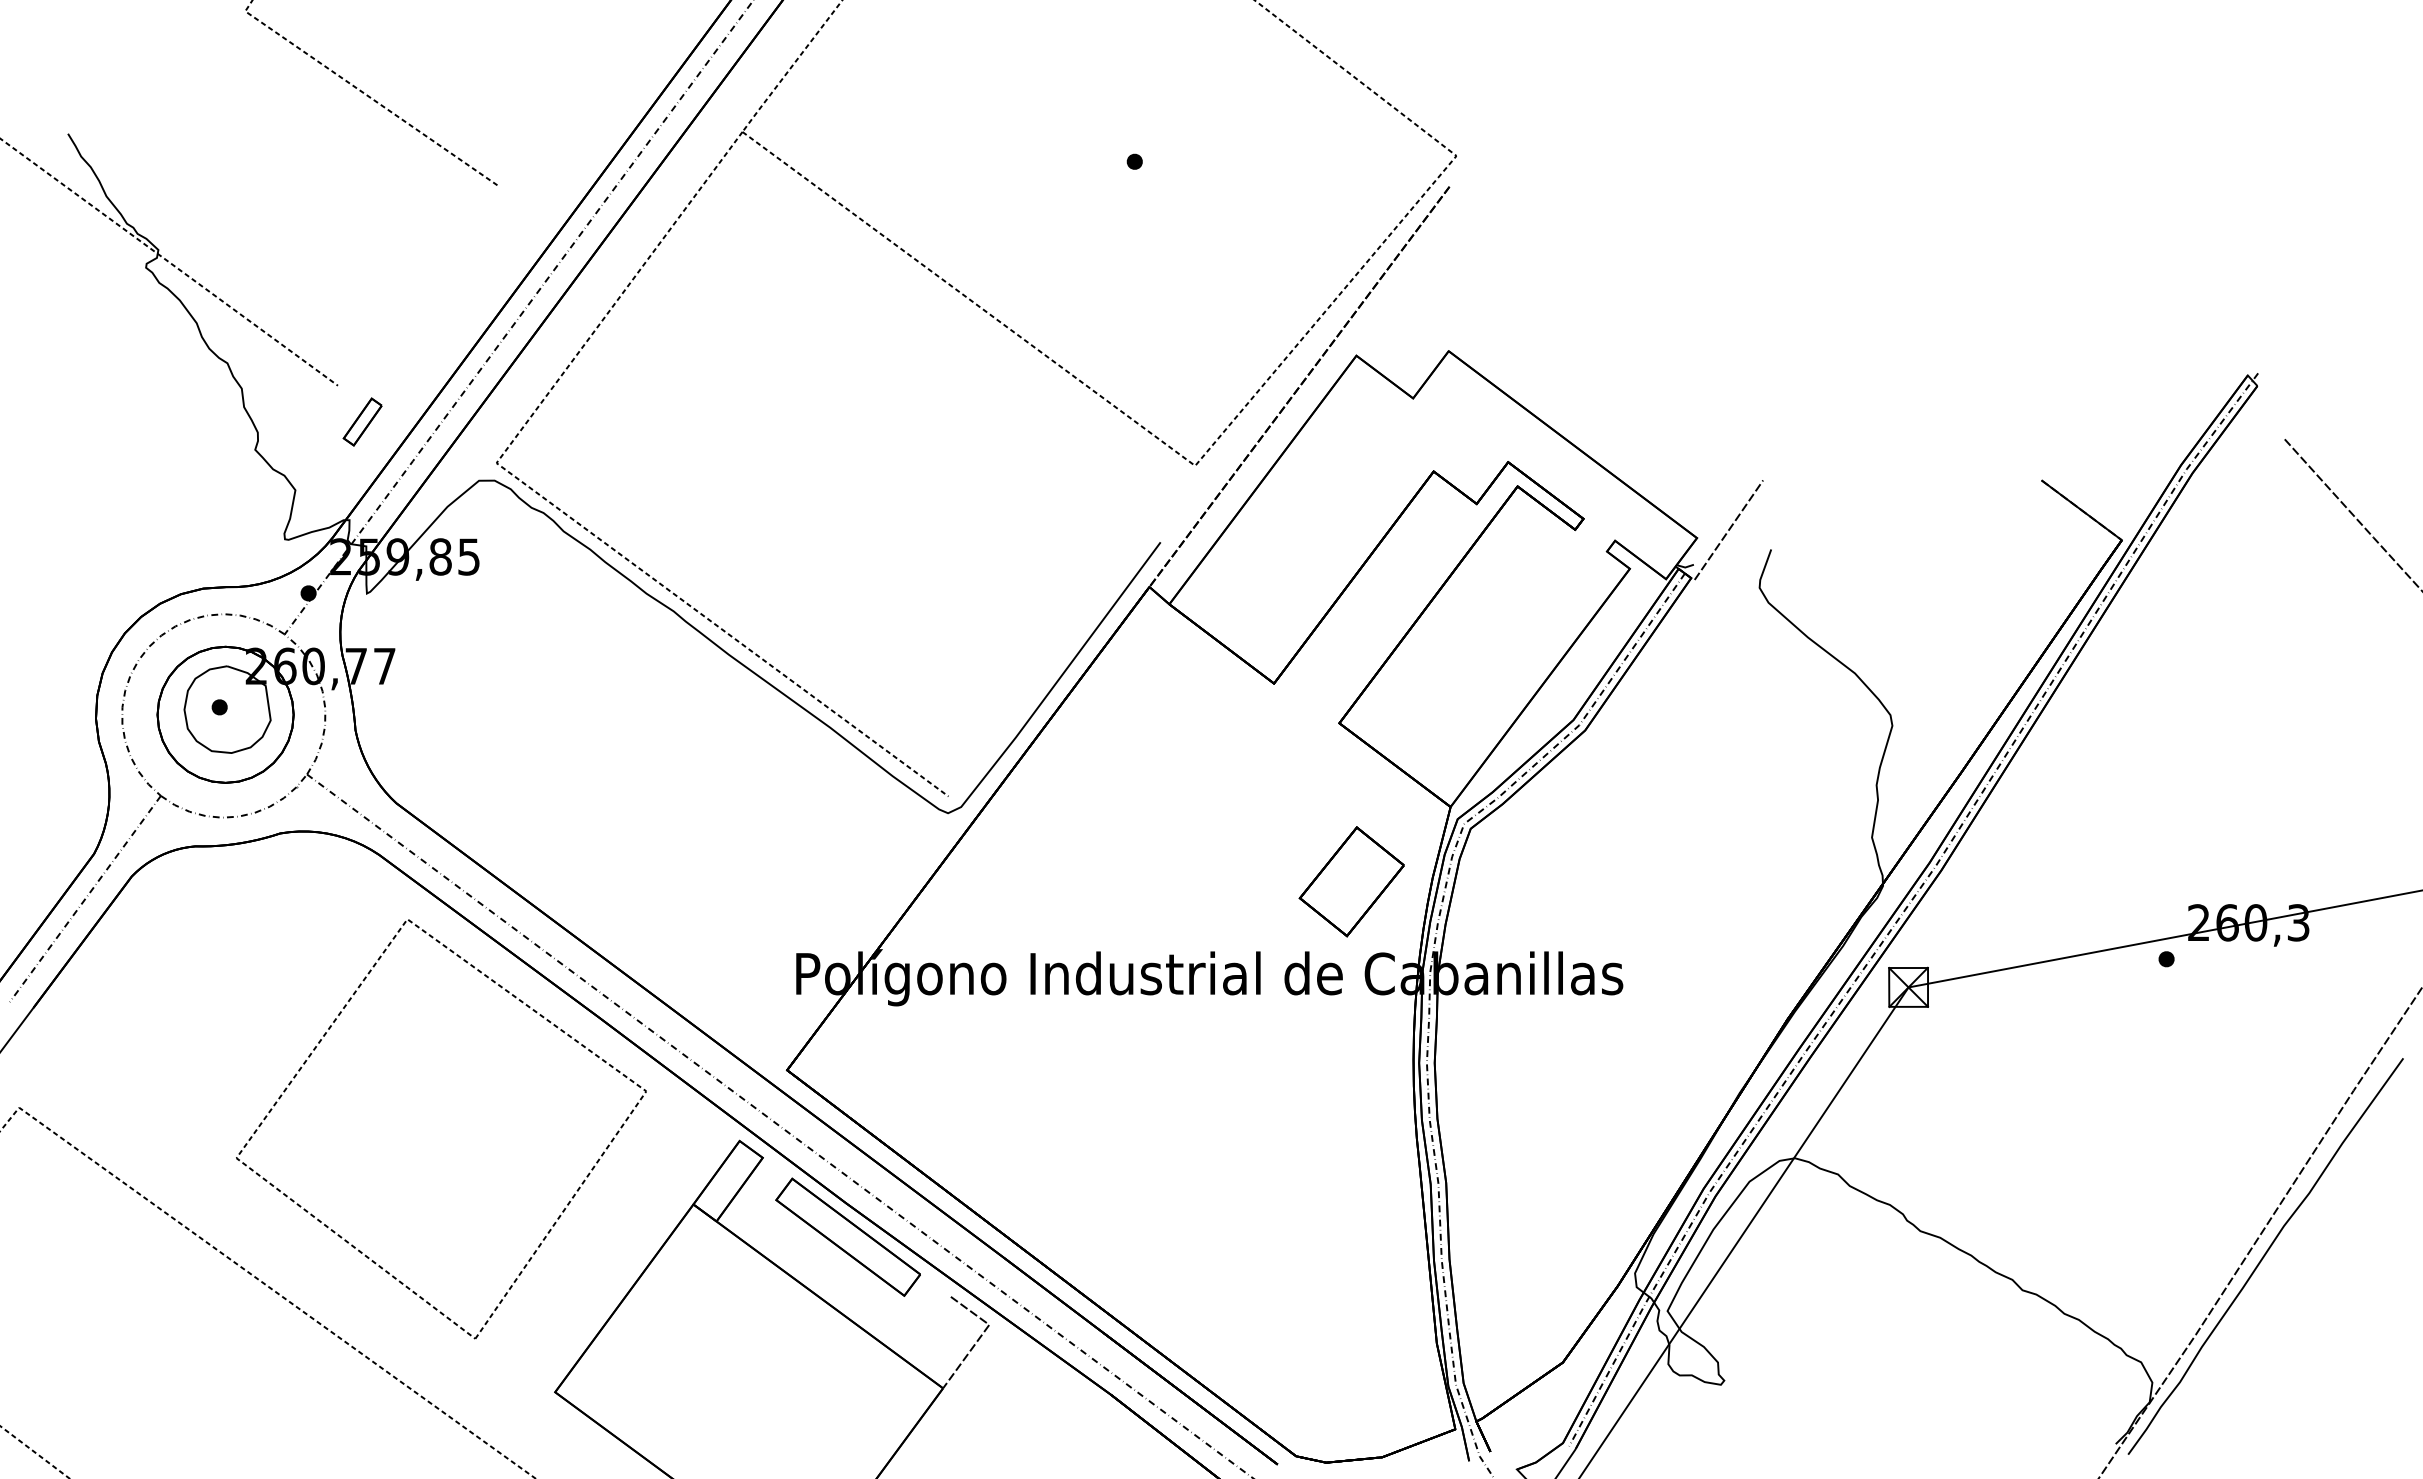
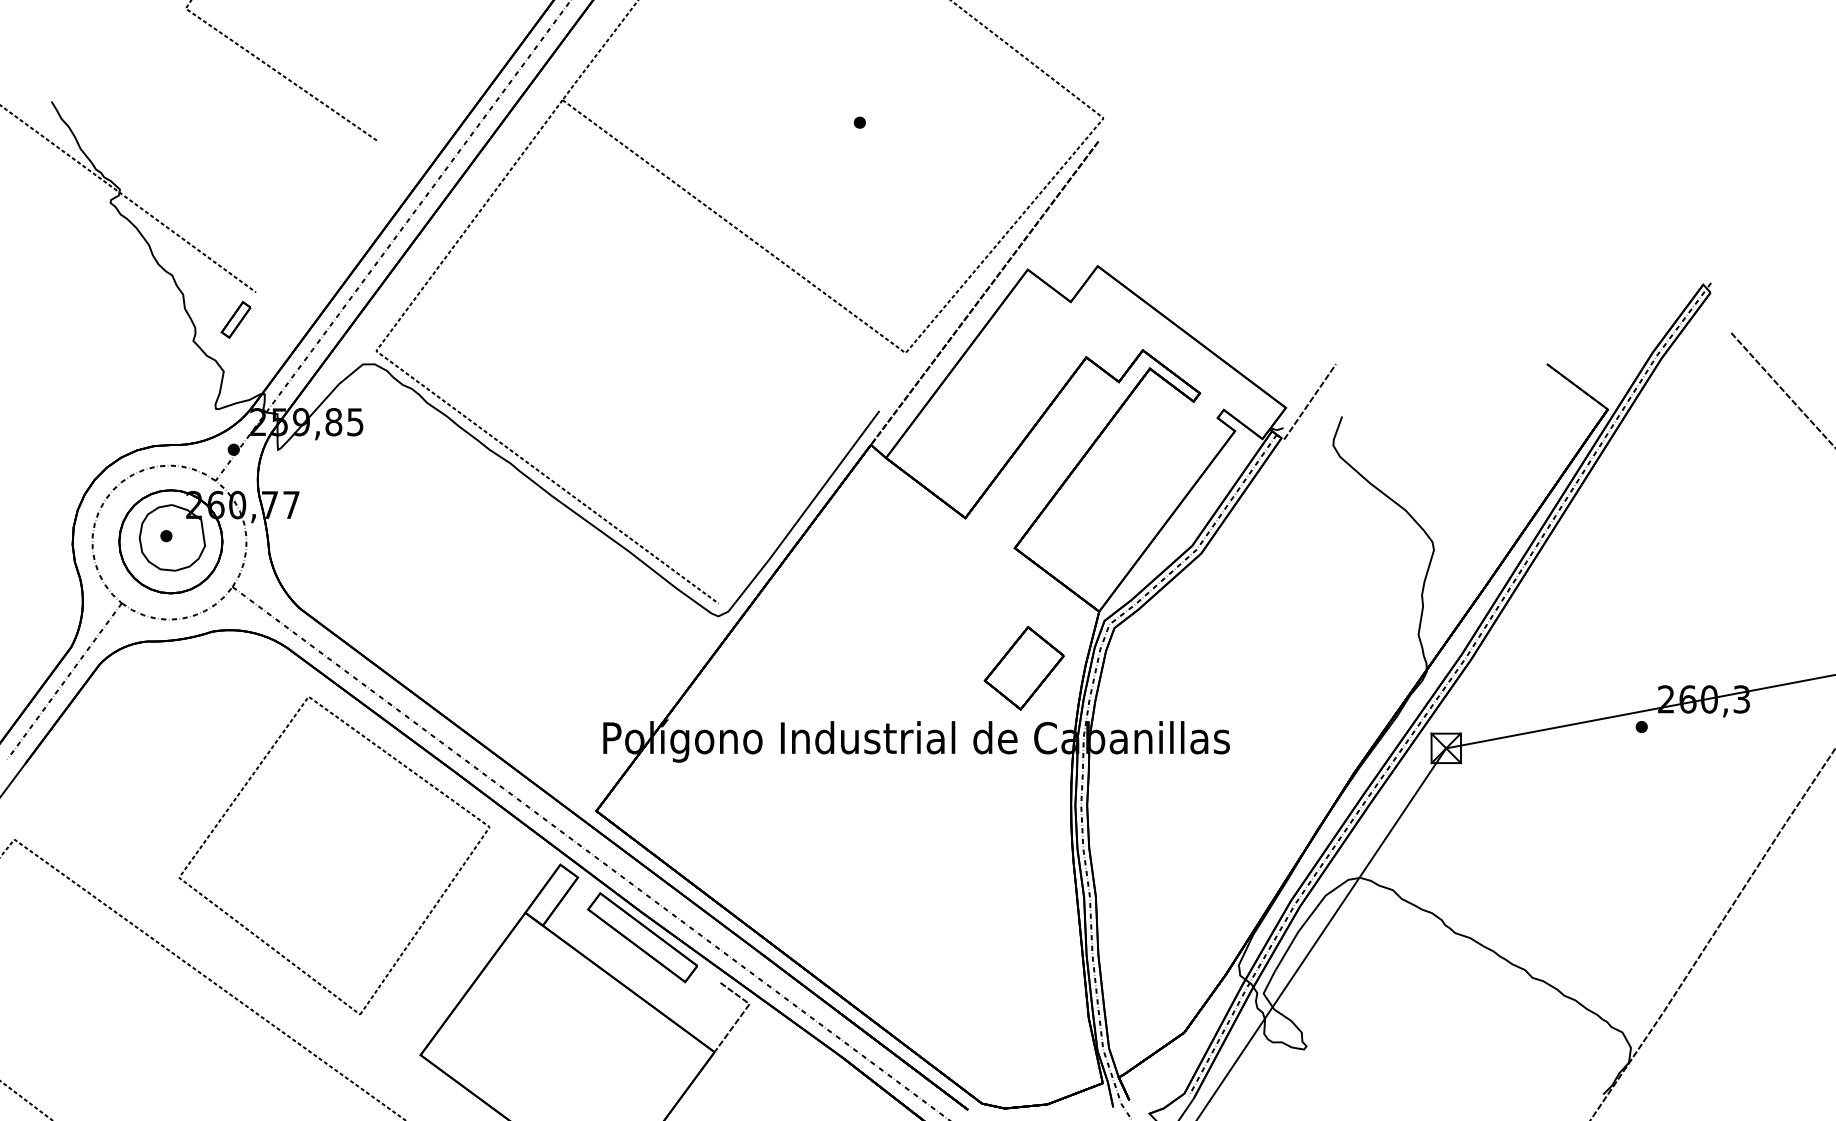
part: (362, 421) -> (235, 319), moved
curve: (2265, 1255) -> (1716, 951), removed

